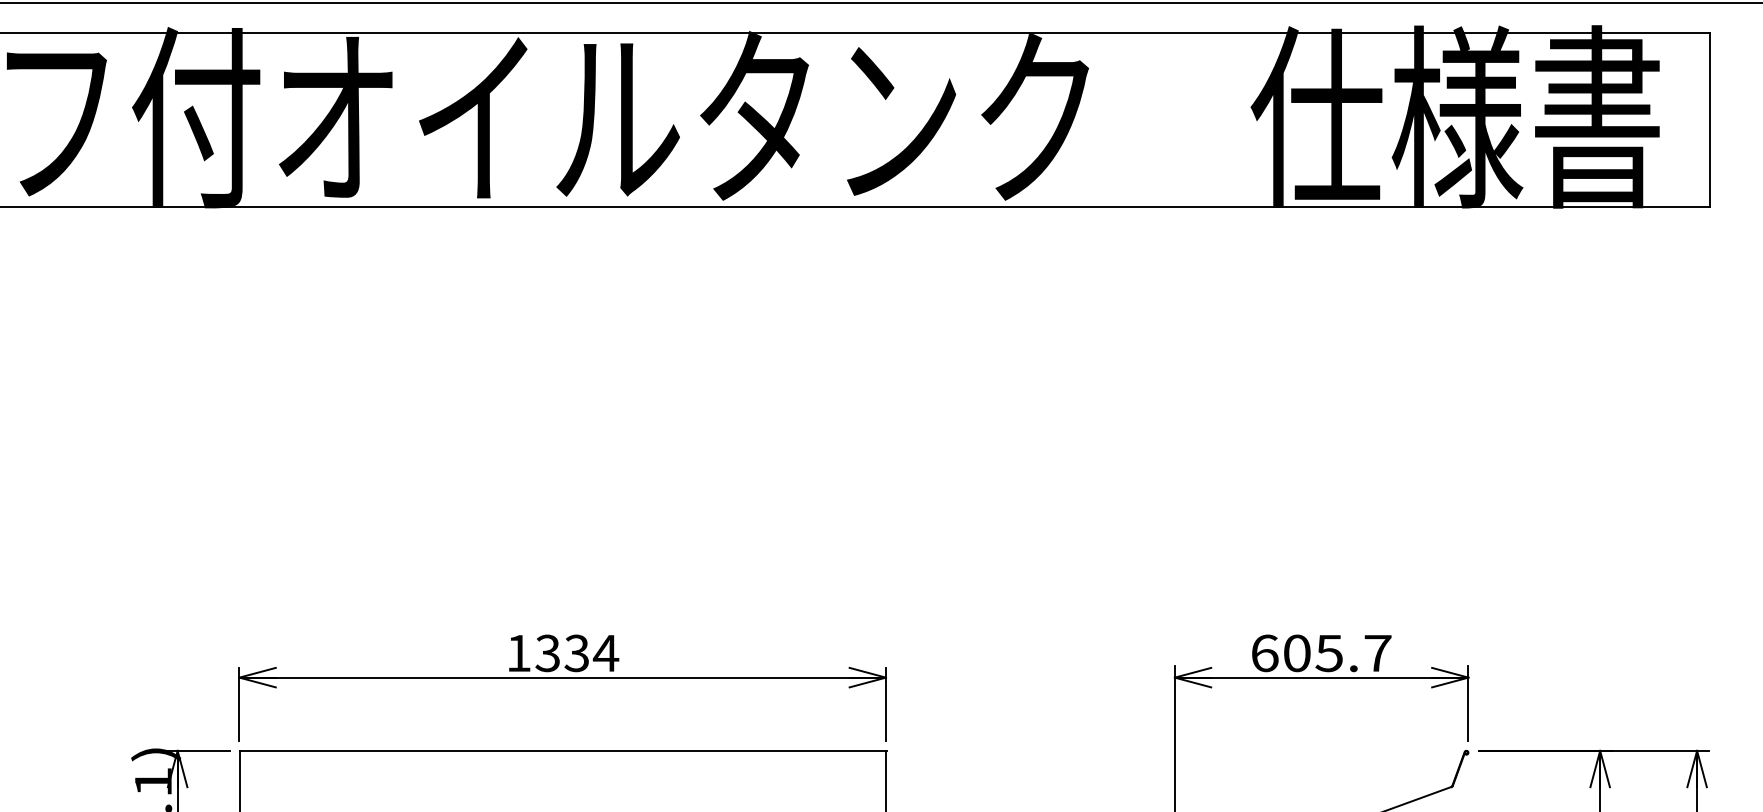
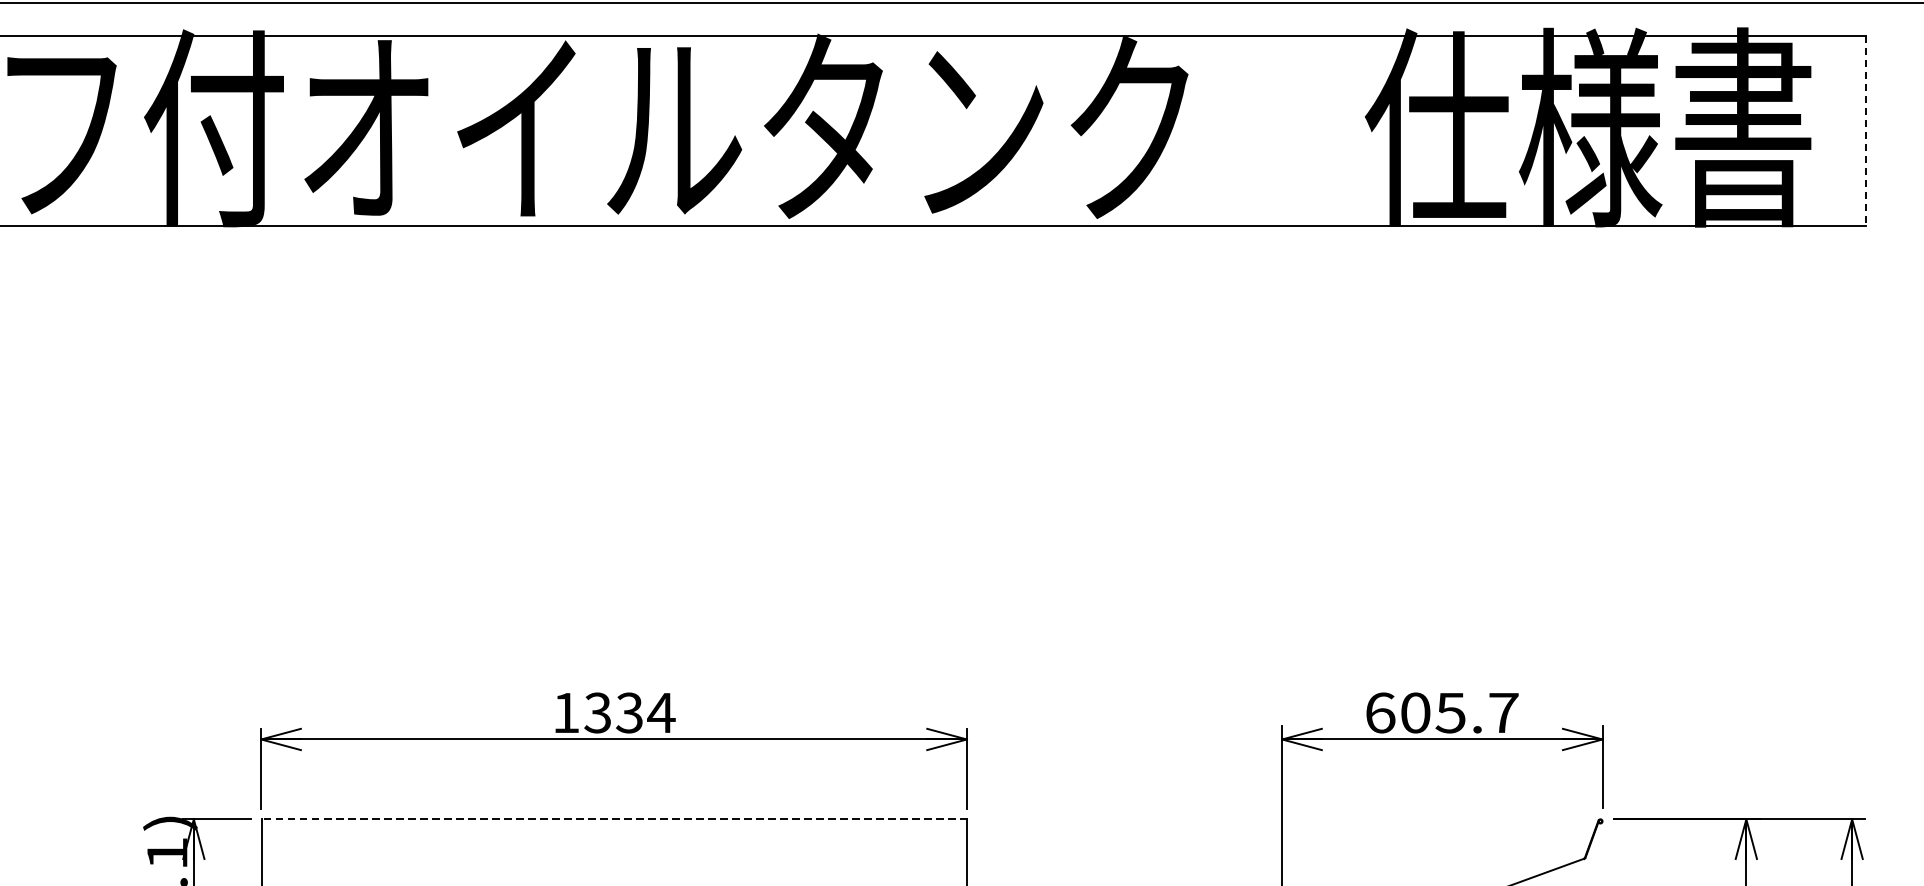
line: (1710, 120) -> (1866, 131), solid -> dashed
line: (562, 750) -> (613, 818), solid -> dashed

